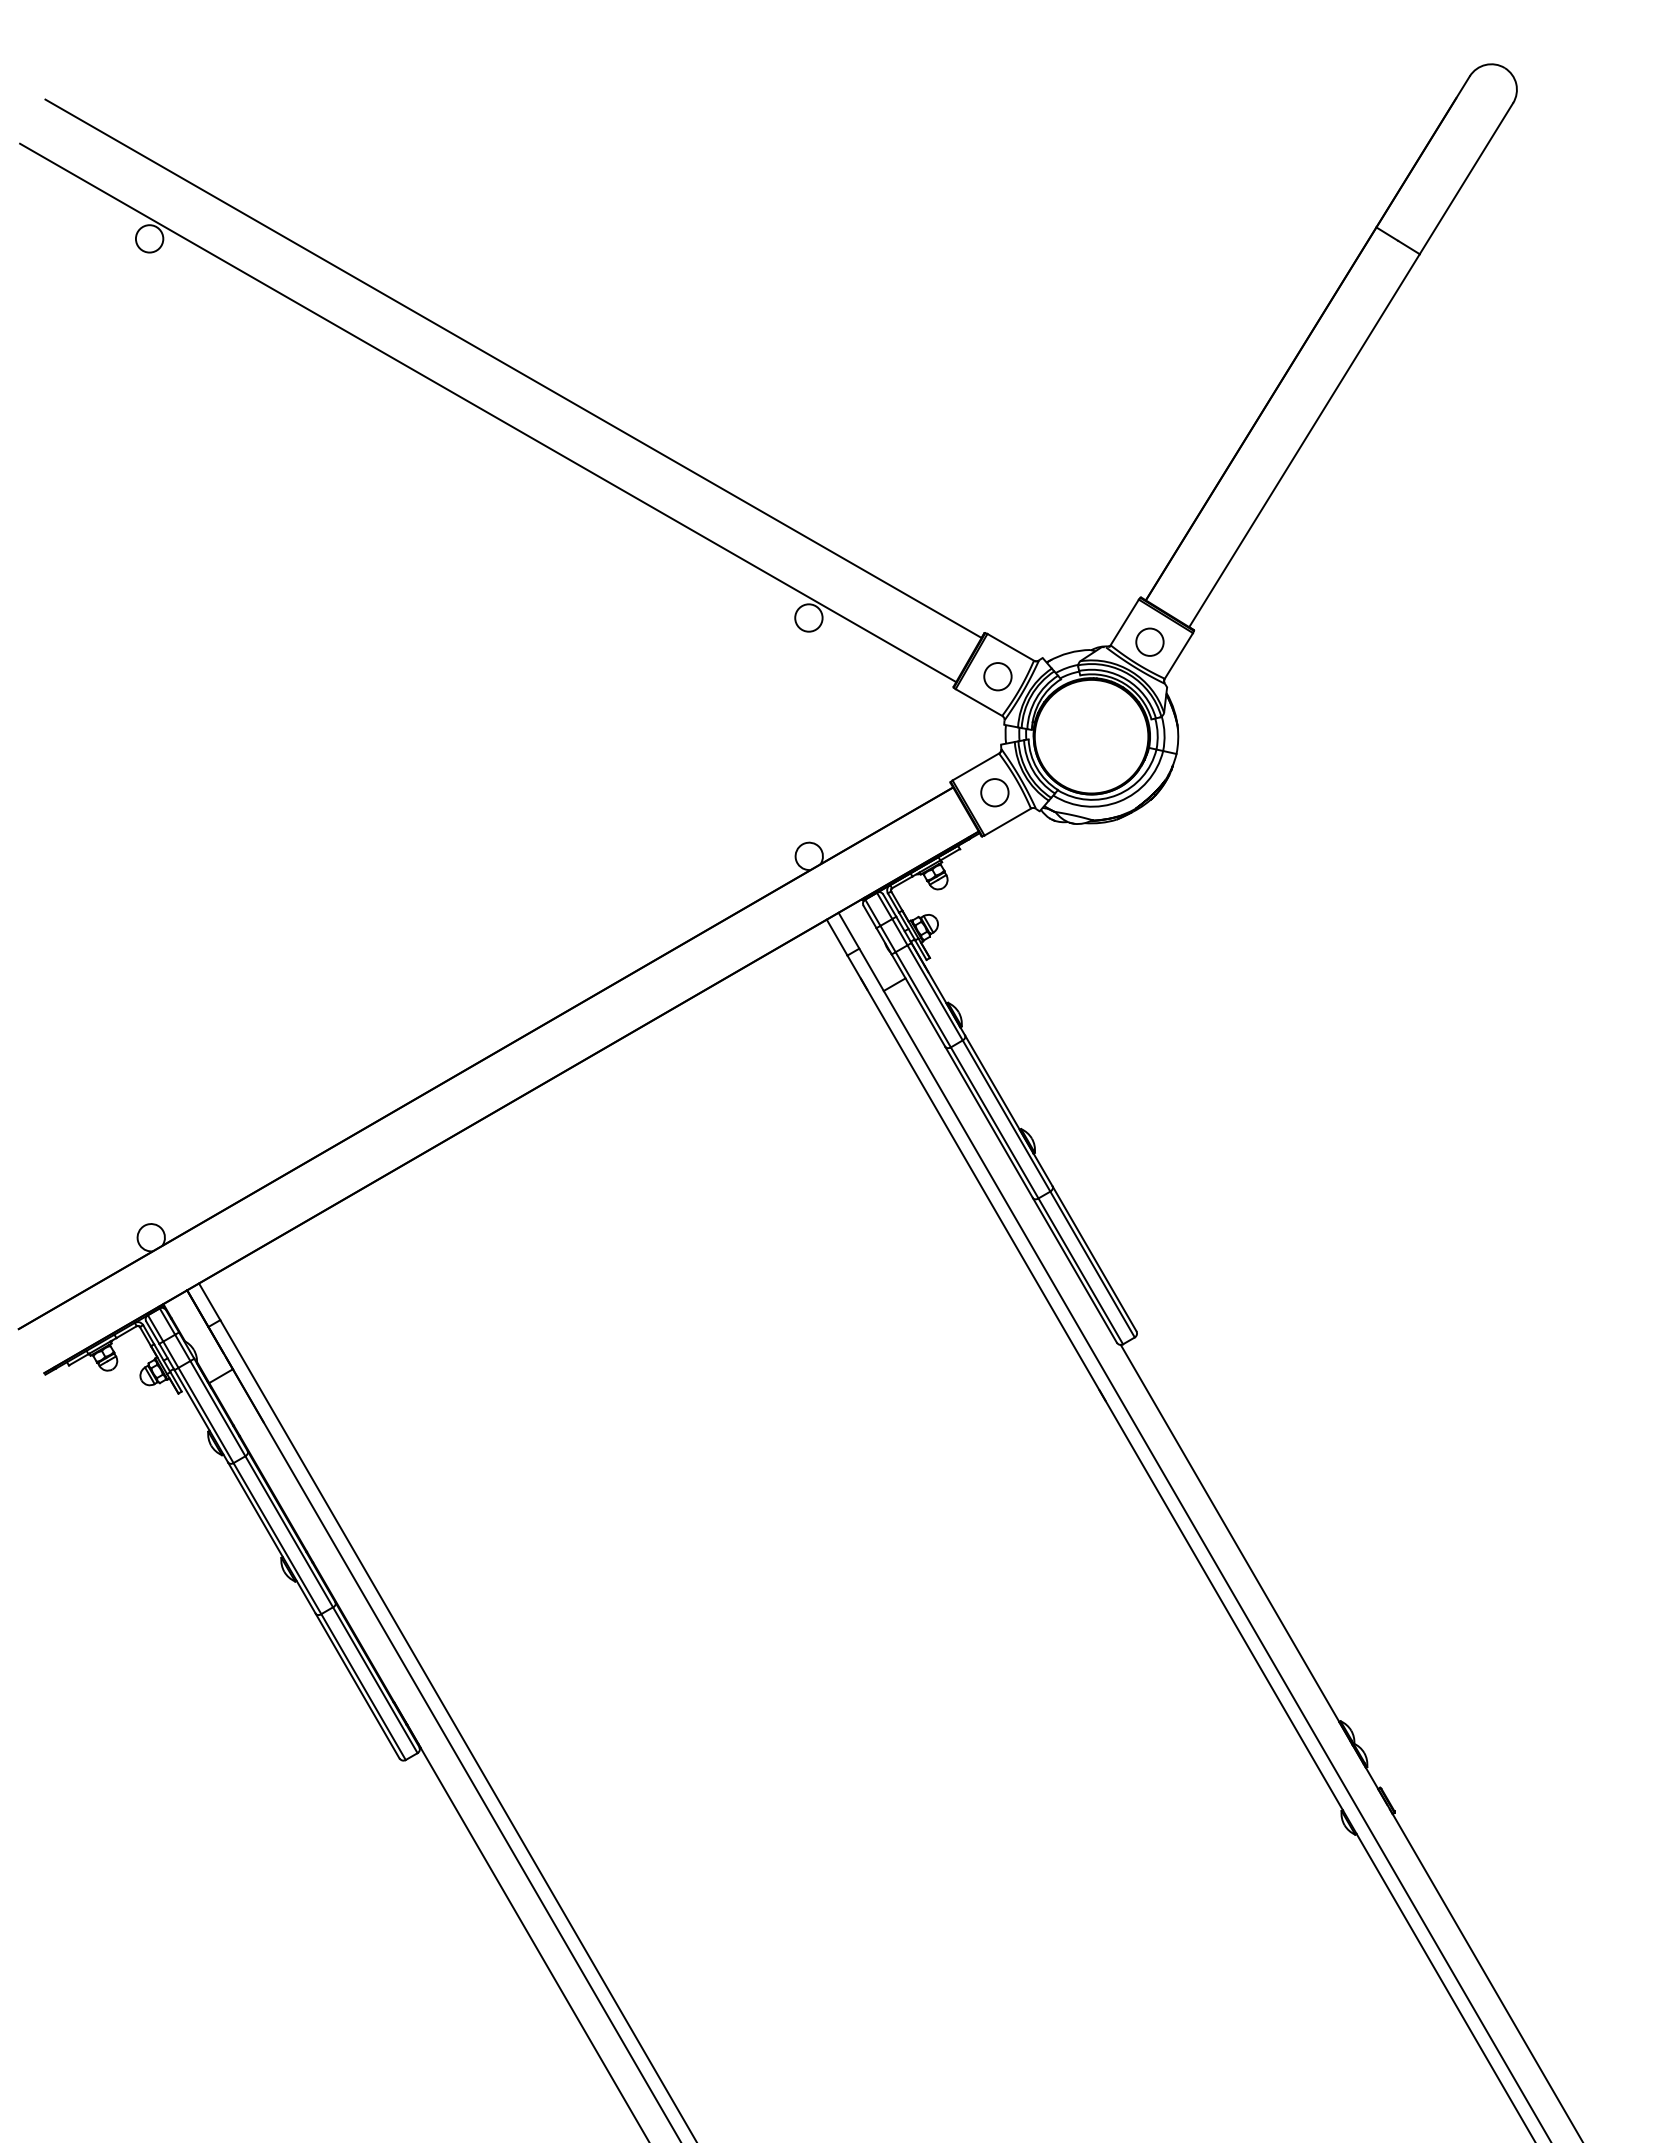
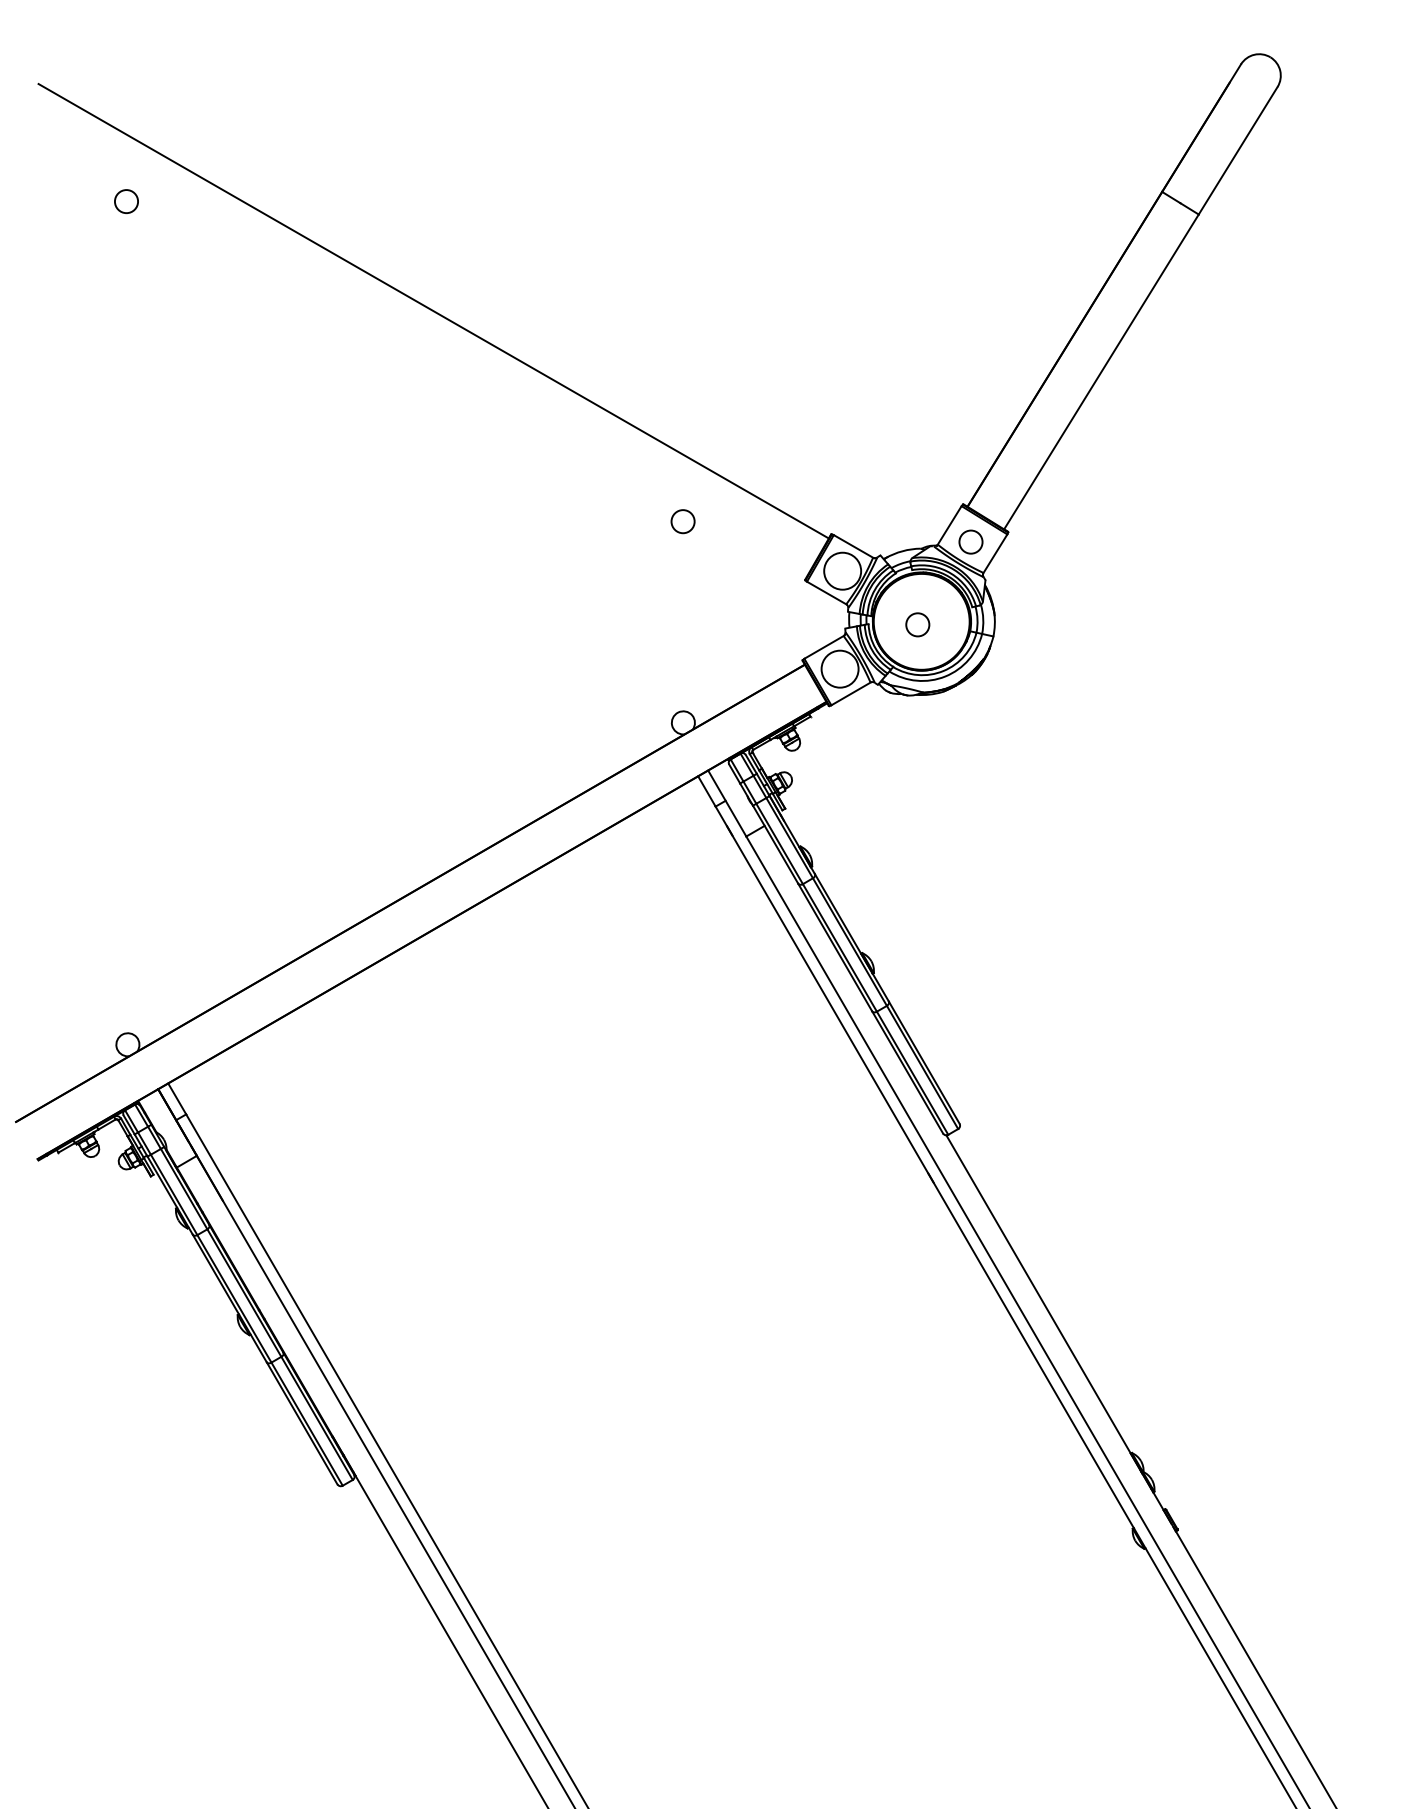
line: (488, 412) -> (412, 348), removed
circle: (997, 676) -> (842, 571), size x1.6
circle: (1086, 739) -> (917, 624), added
circle: (994, 792) -> (839, 668), size x1.6

